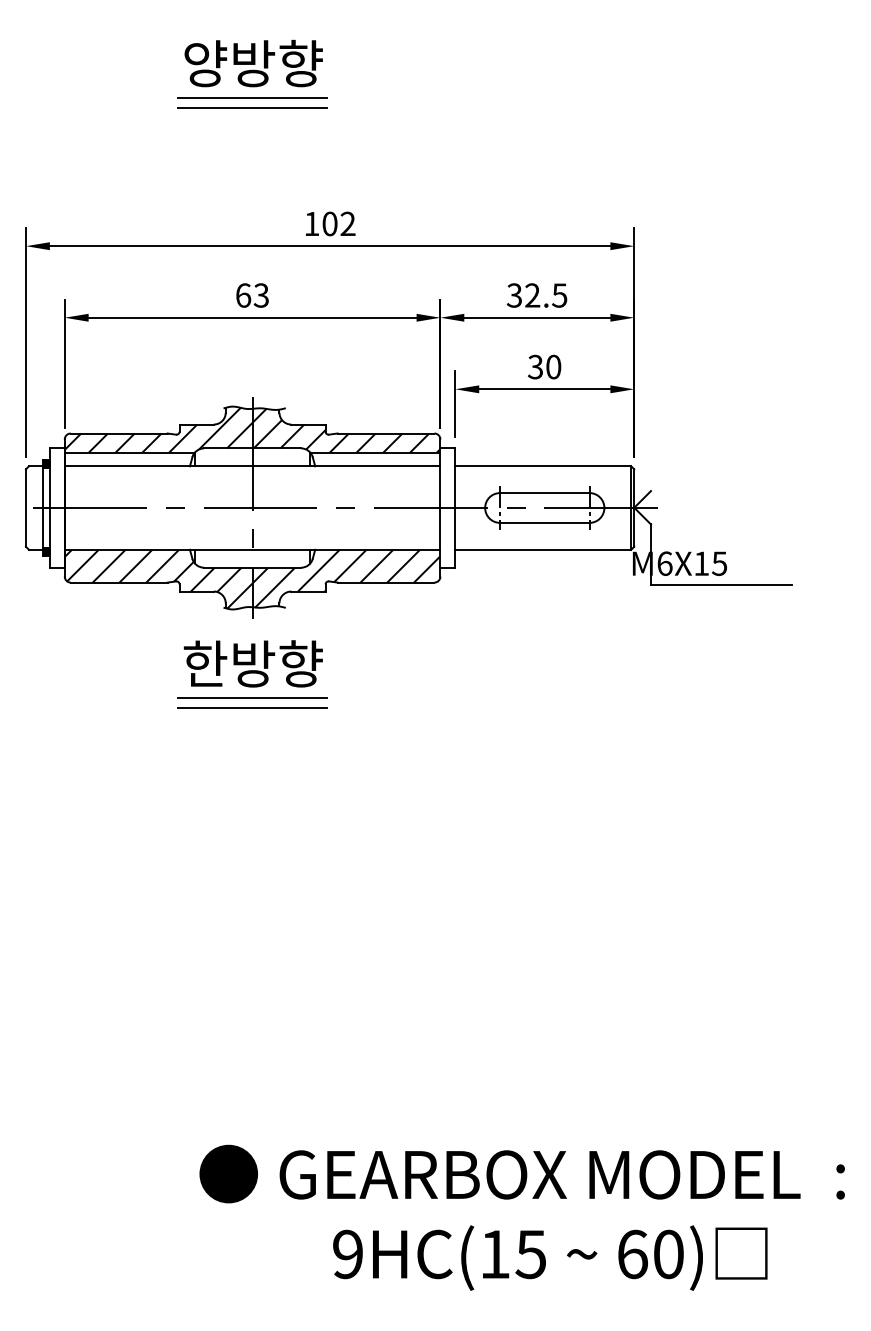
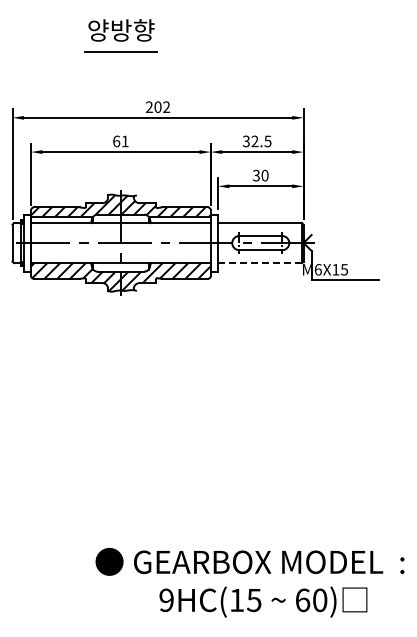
line: (251, 97) -> (120, 46), removed
text: (310, 222) -> (148, 106), 102 -> 202
text: (259, 295) -> (124, 141), 63 -> 61
line: (544, 550) -> (260, 263), solid -> dashed
part: (251, 673) -> (120, 322), removed

